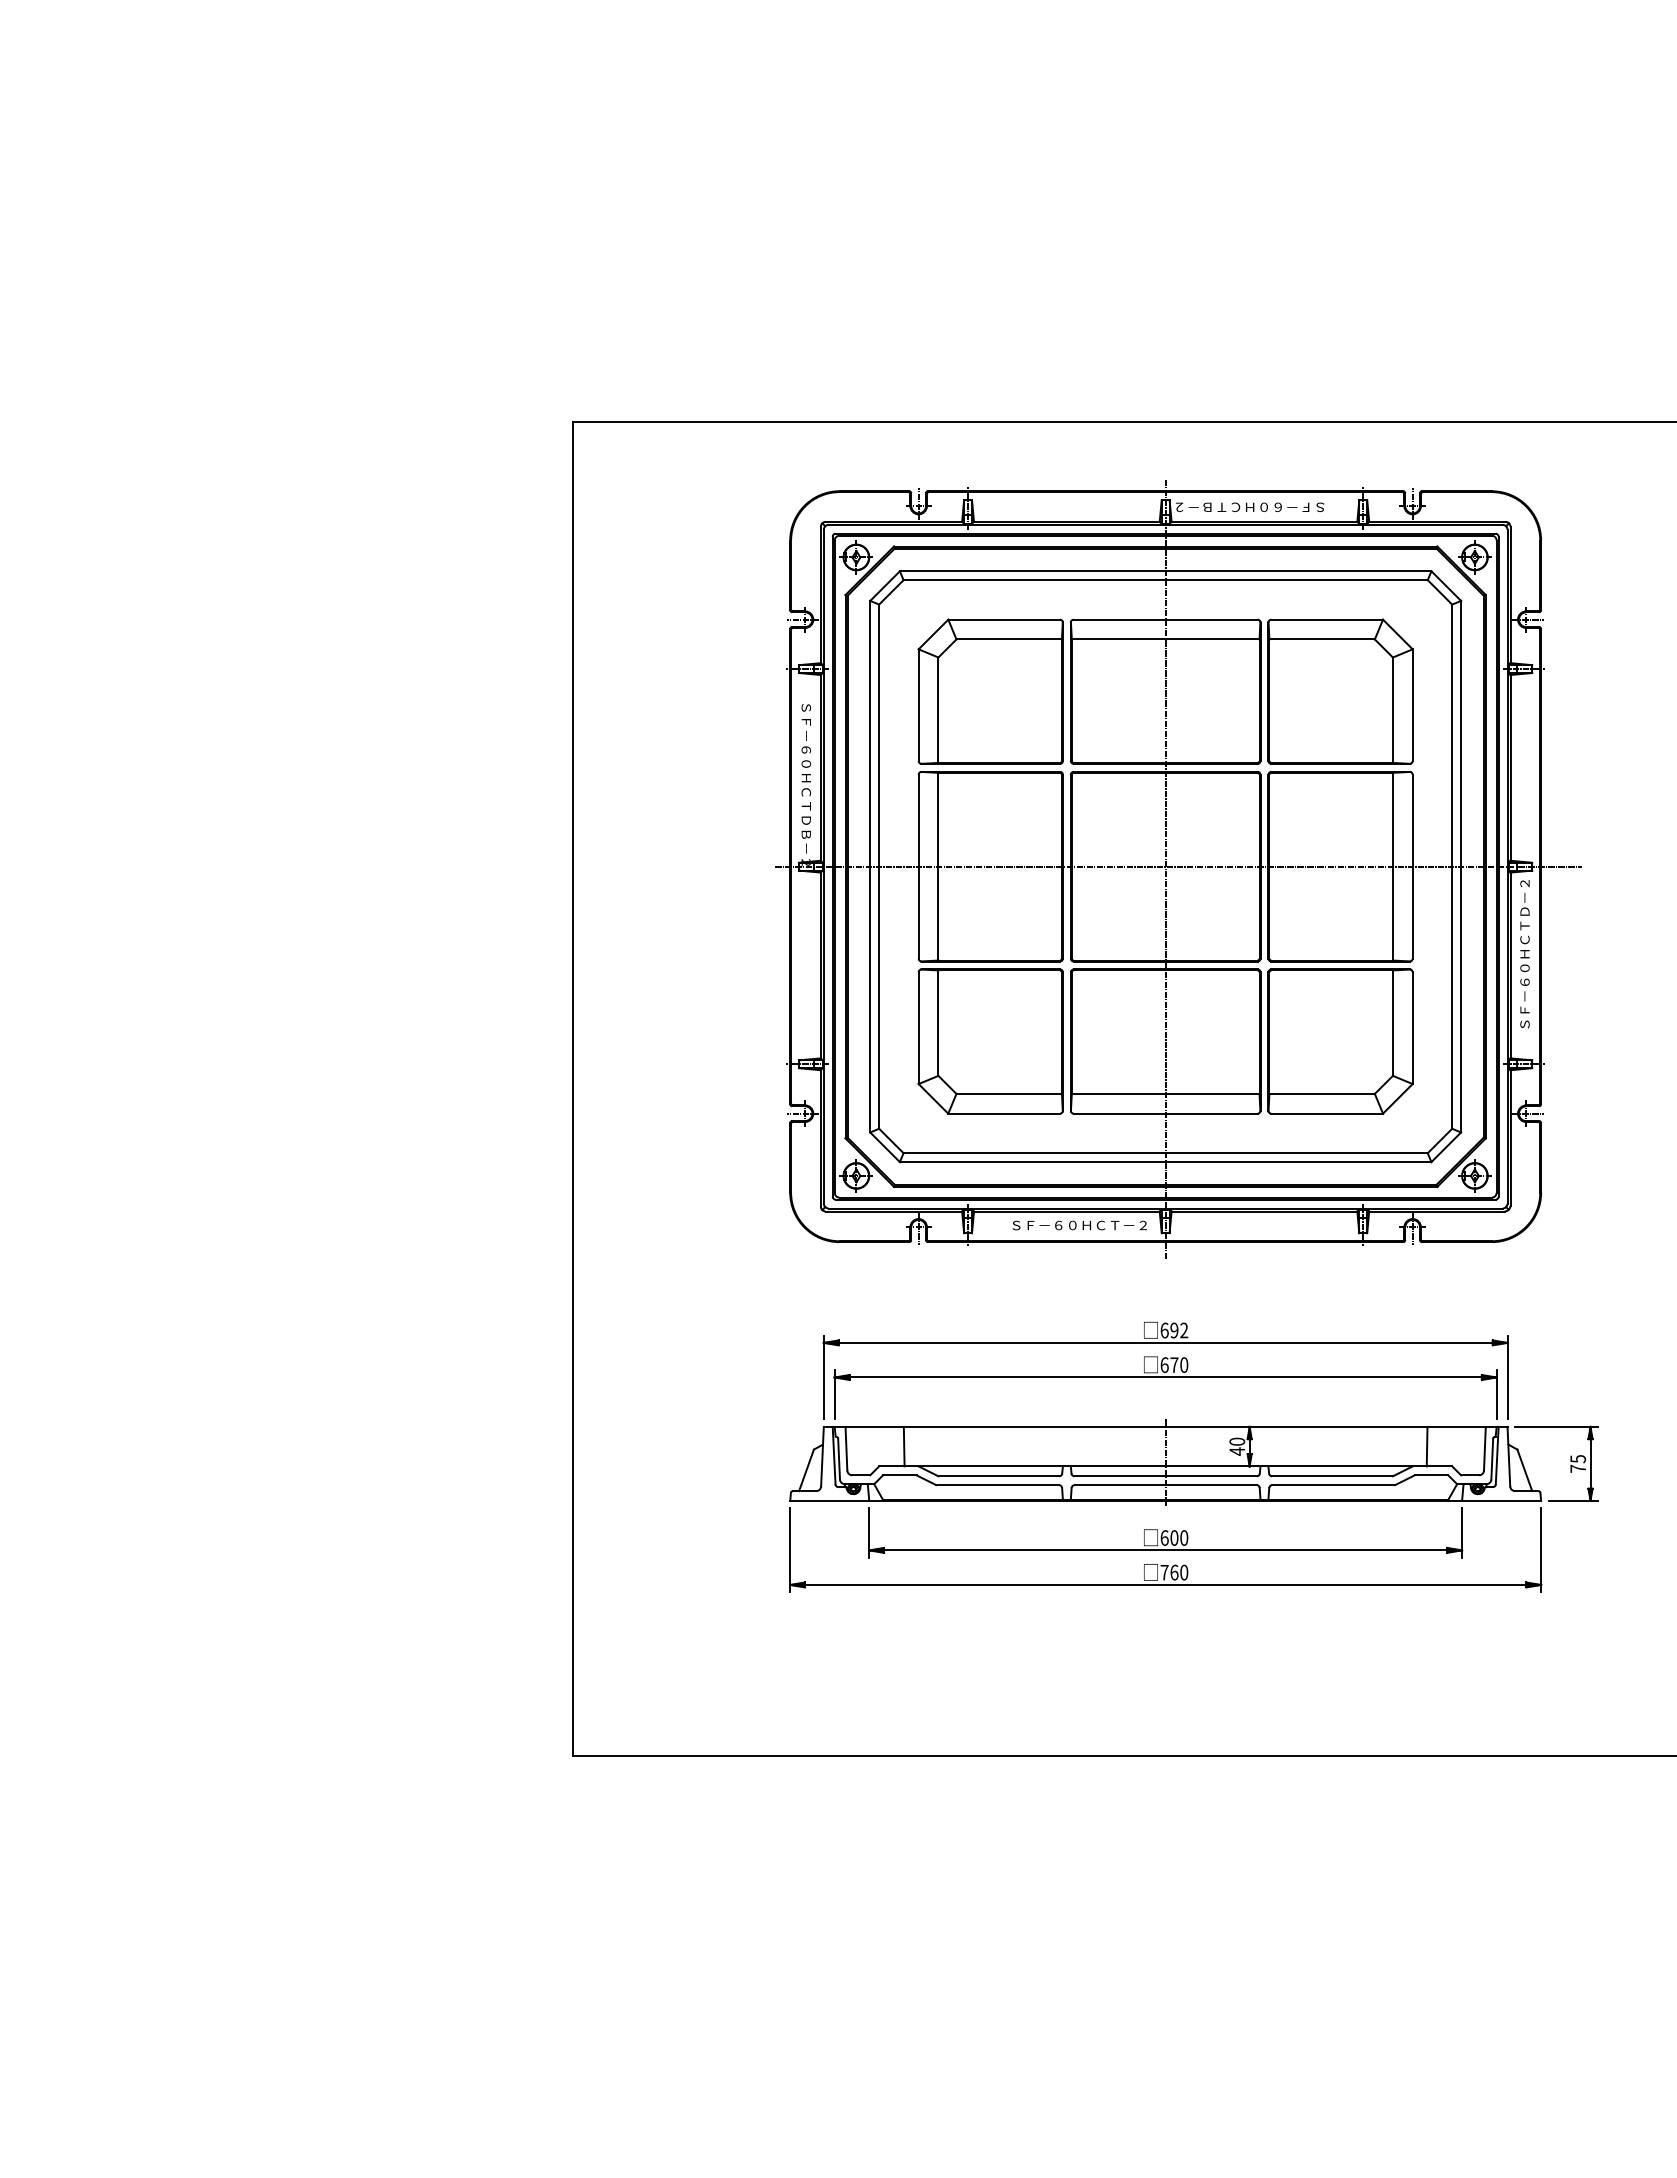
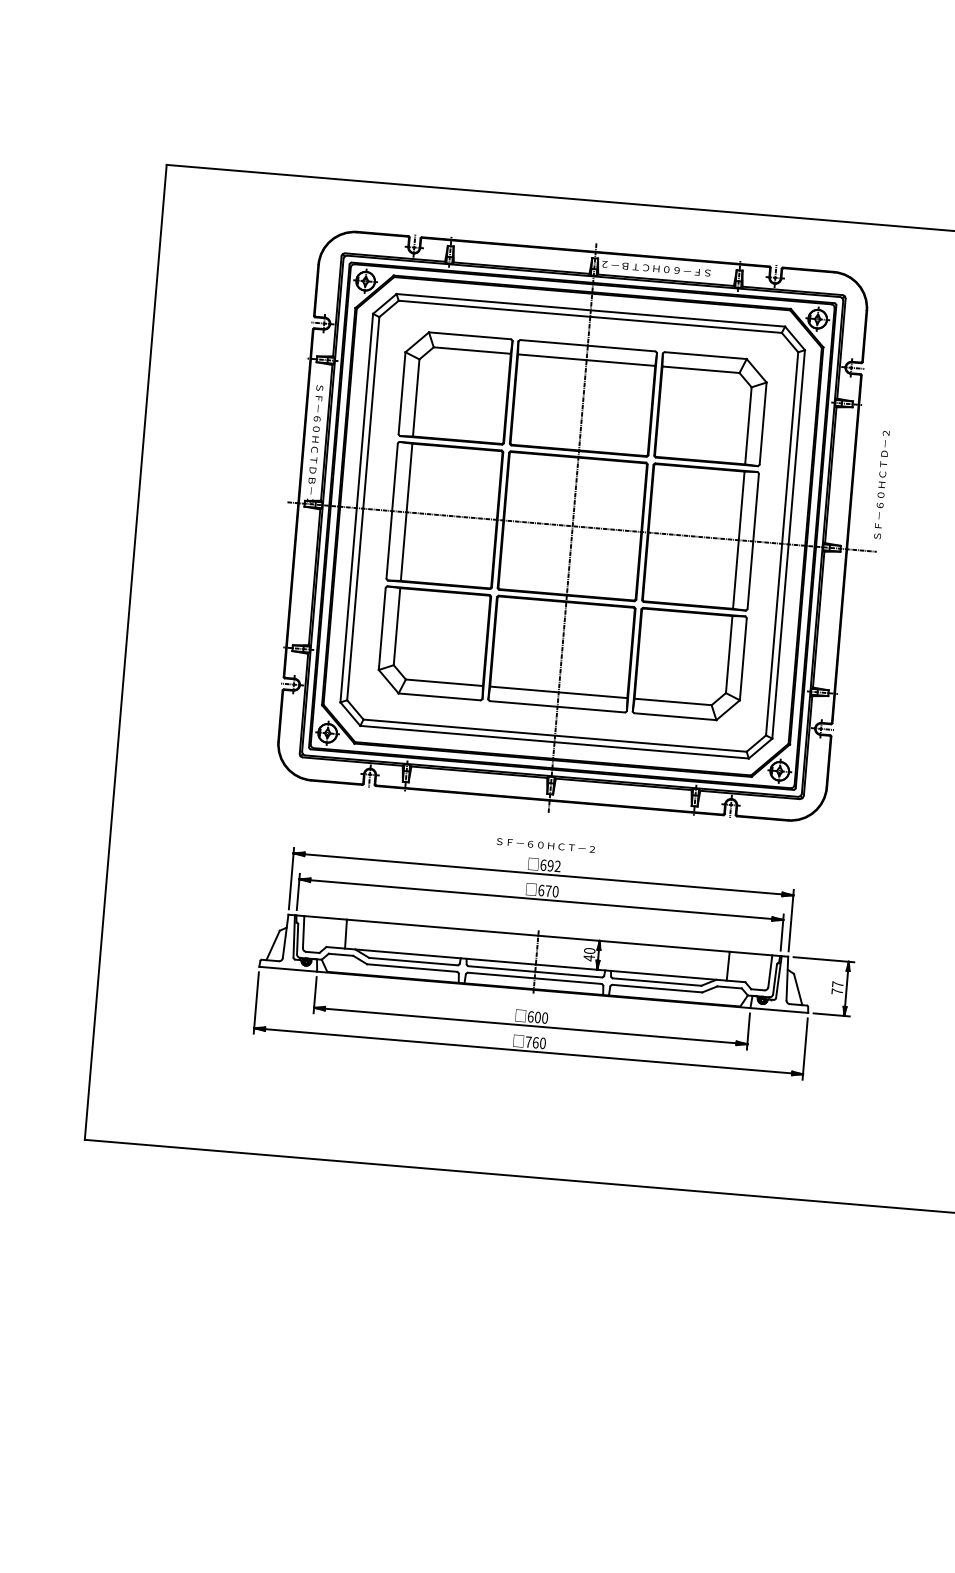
text: (1524, 954) -> (881, 485), moved
text: (1079, 1225) -> (545, 845), moved
text: (1578, 1459) -> (838, 984), 75 -> 77

